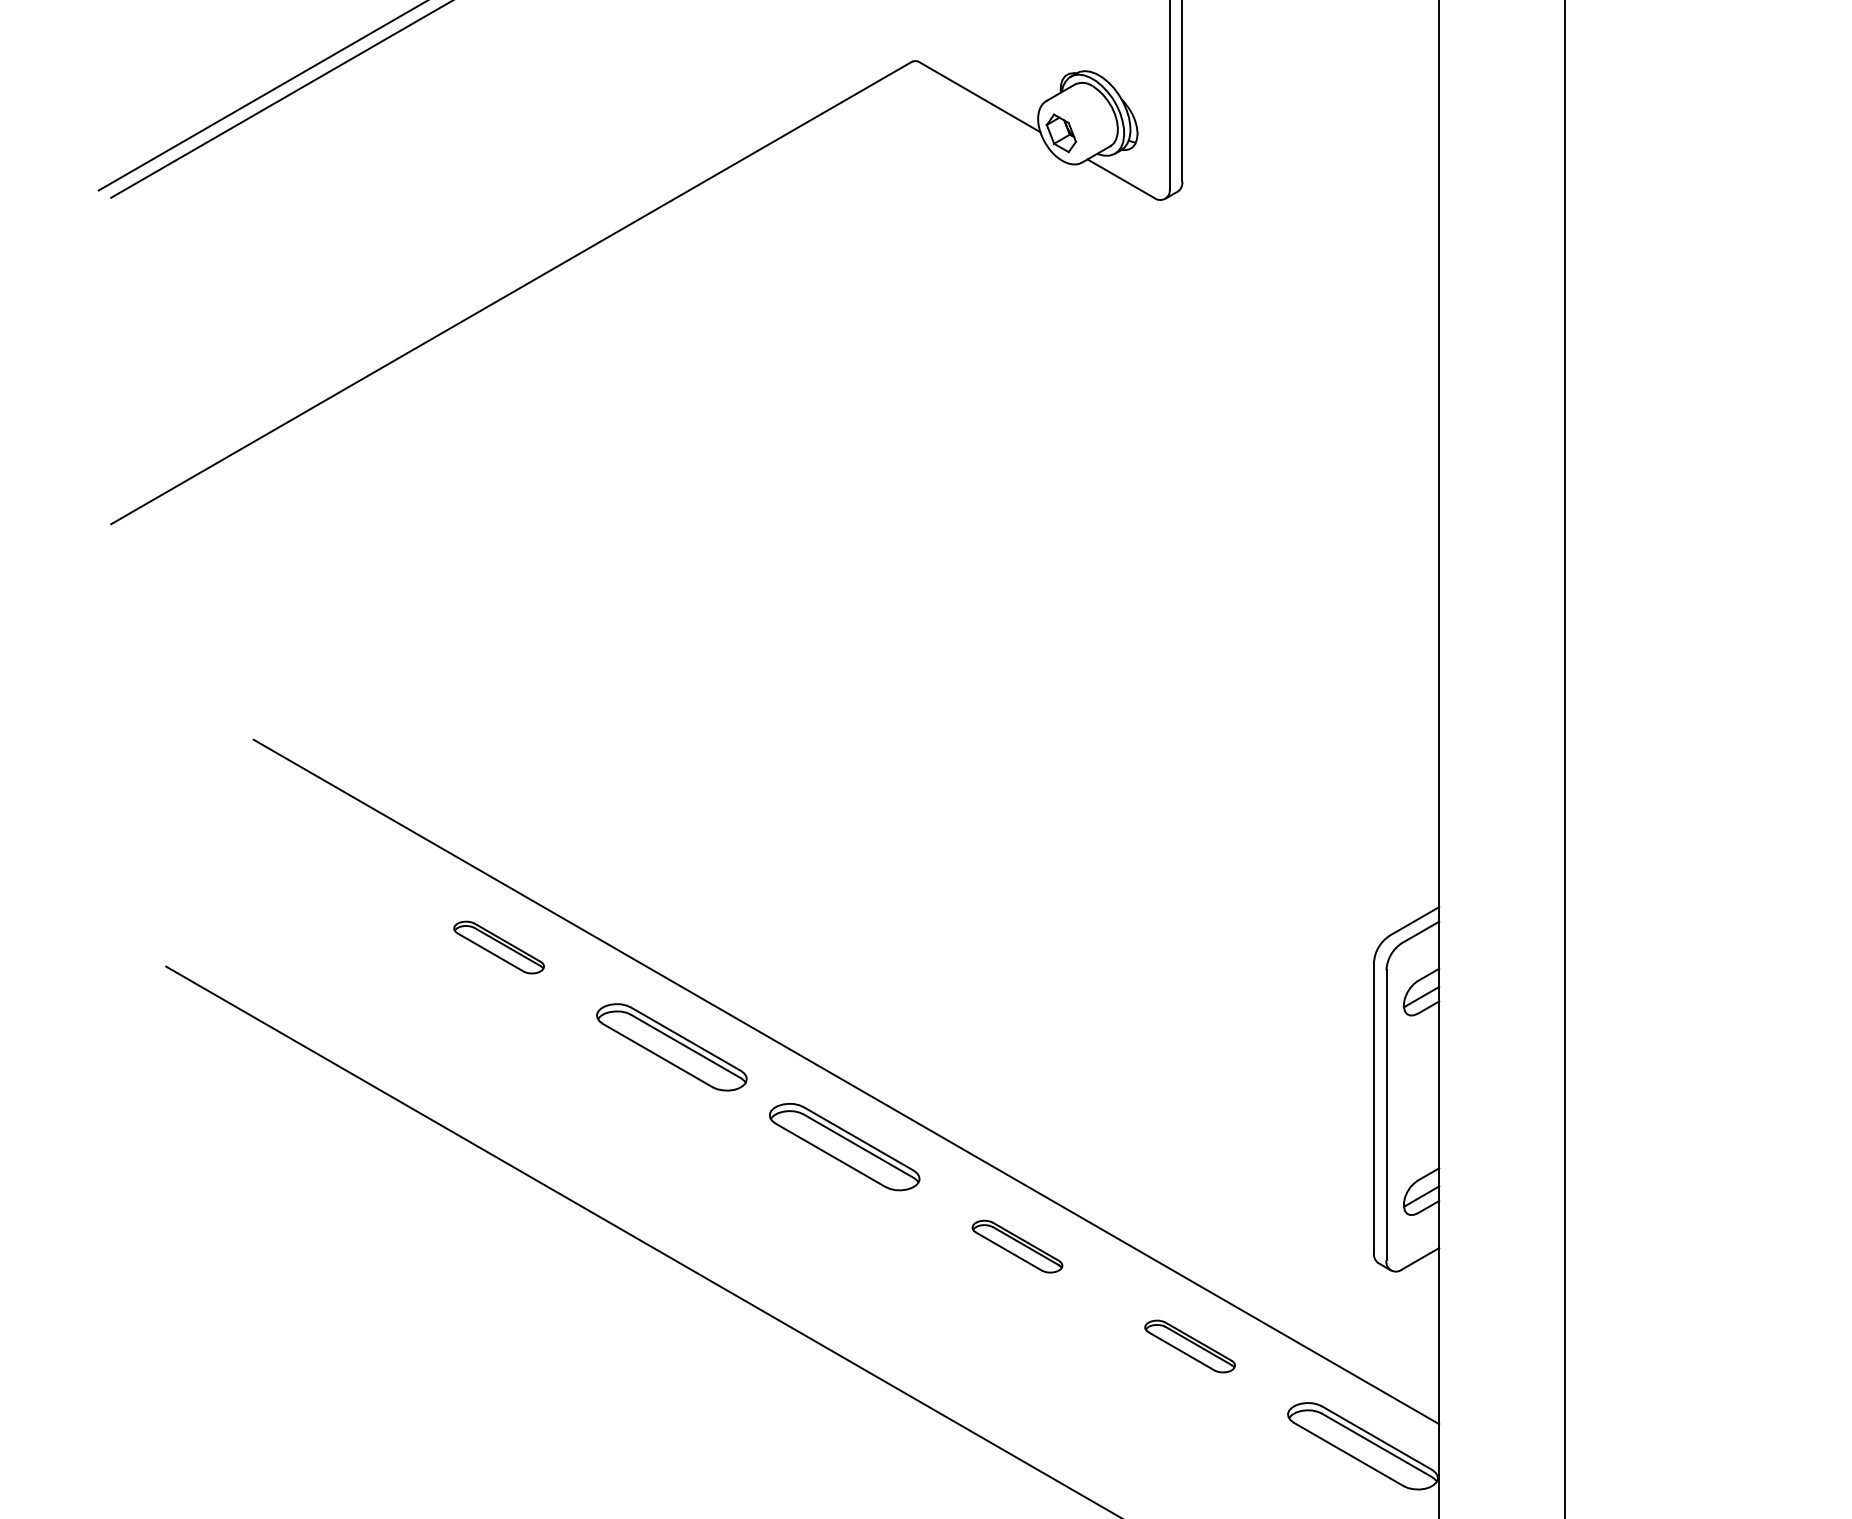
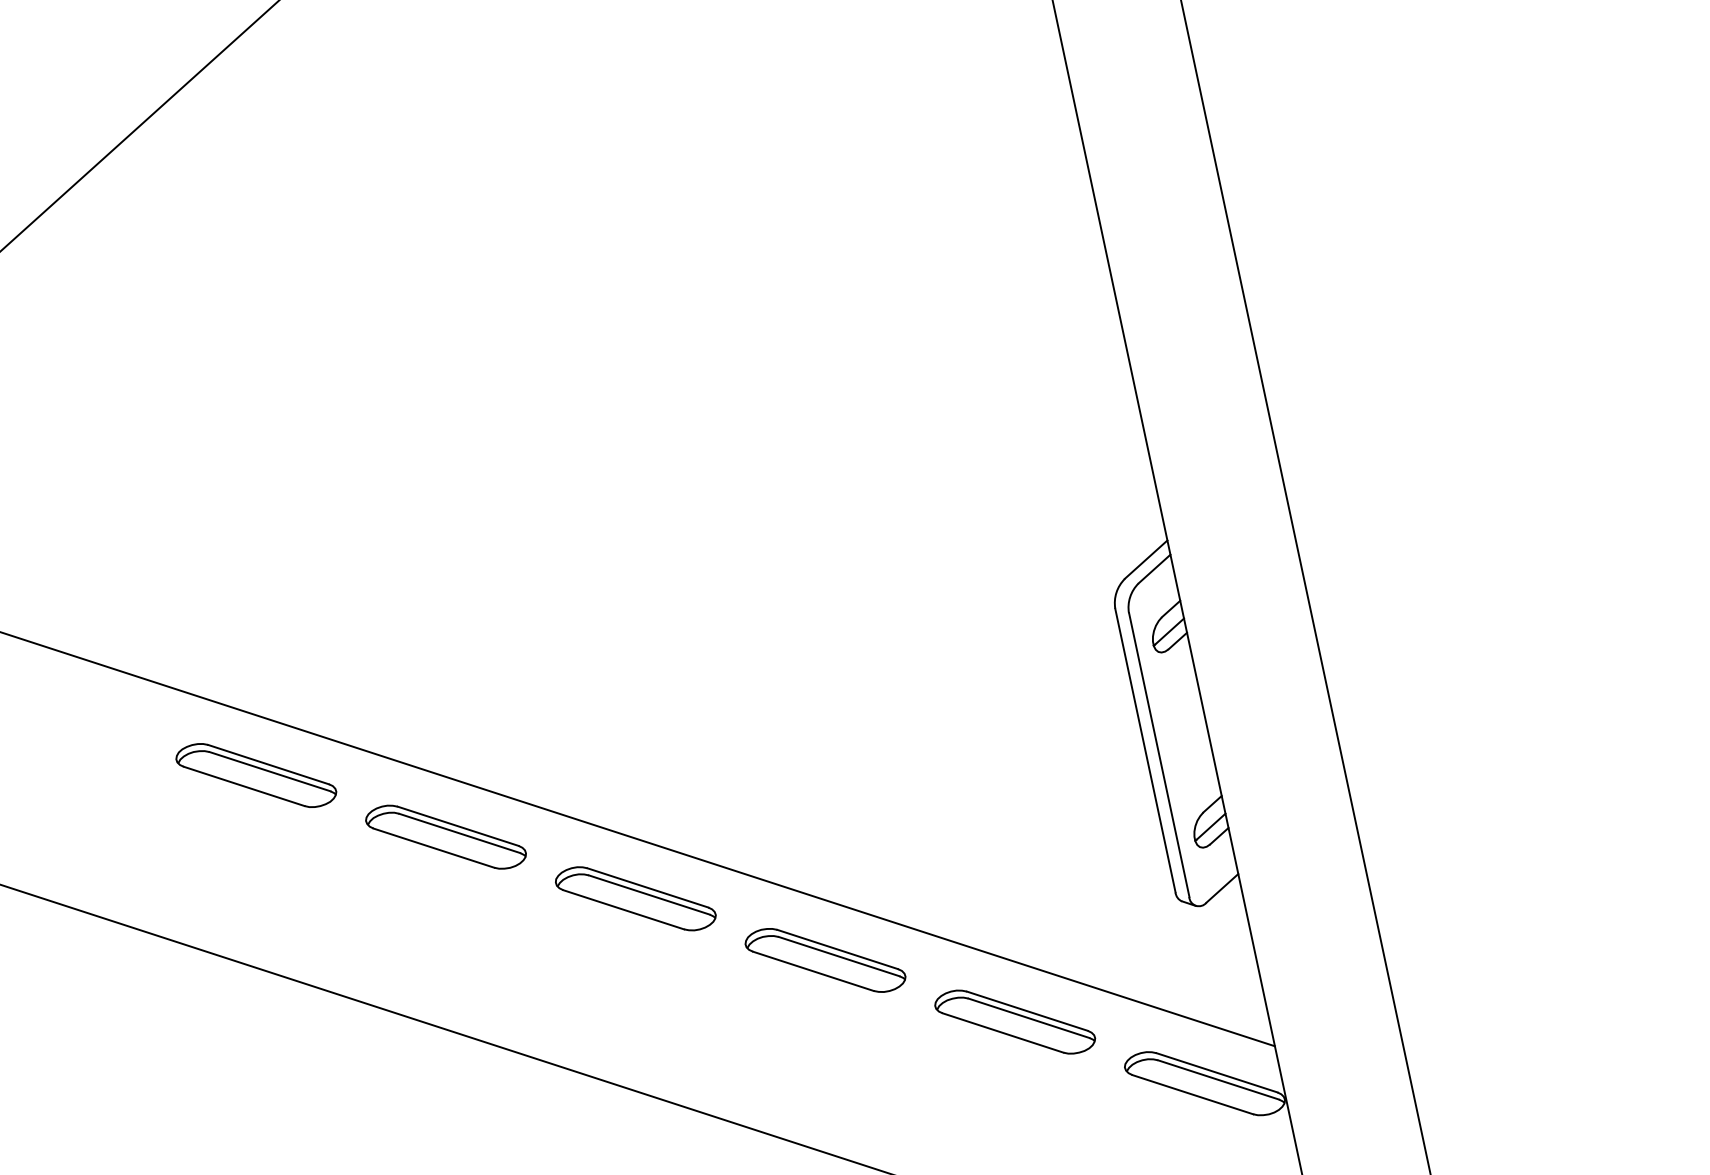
part: (498, 947) -> (255, 775), size x1.67
part: (1017, 1246) -> (825, 960), size x1.67
part: (1189, 1346) -> (1014, 1022), size x1.67

